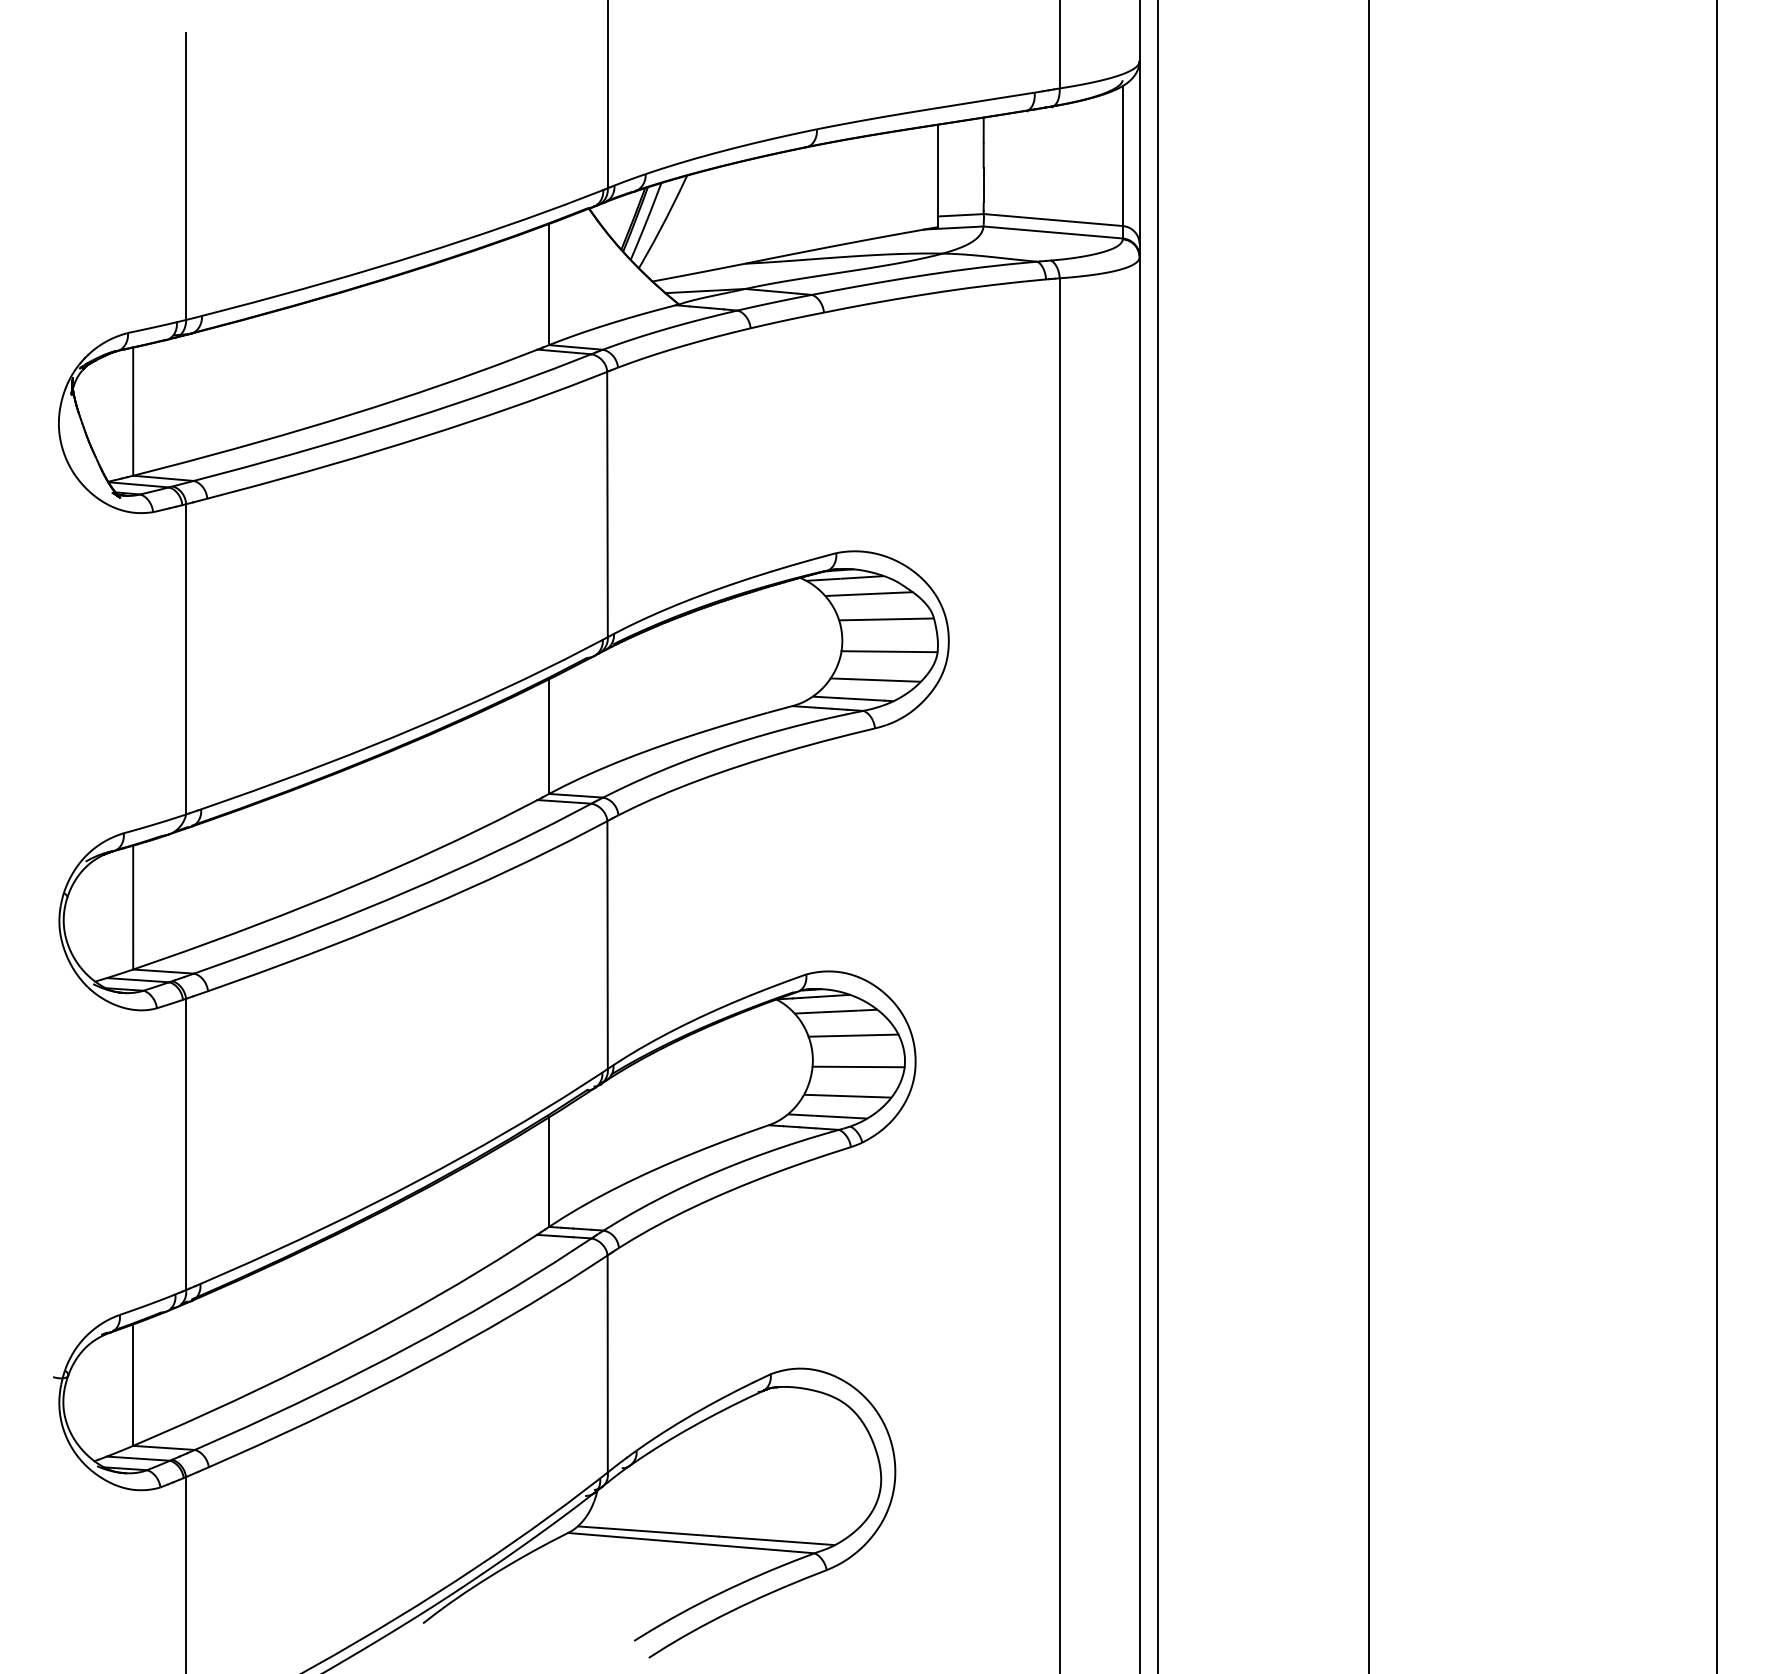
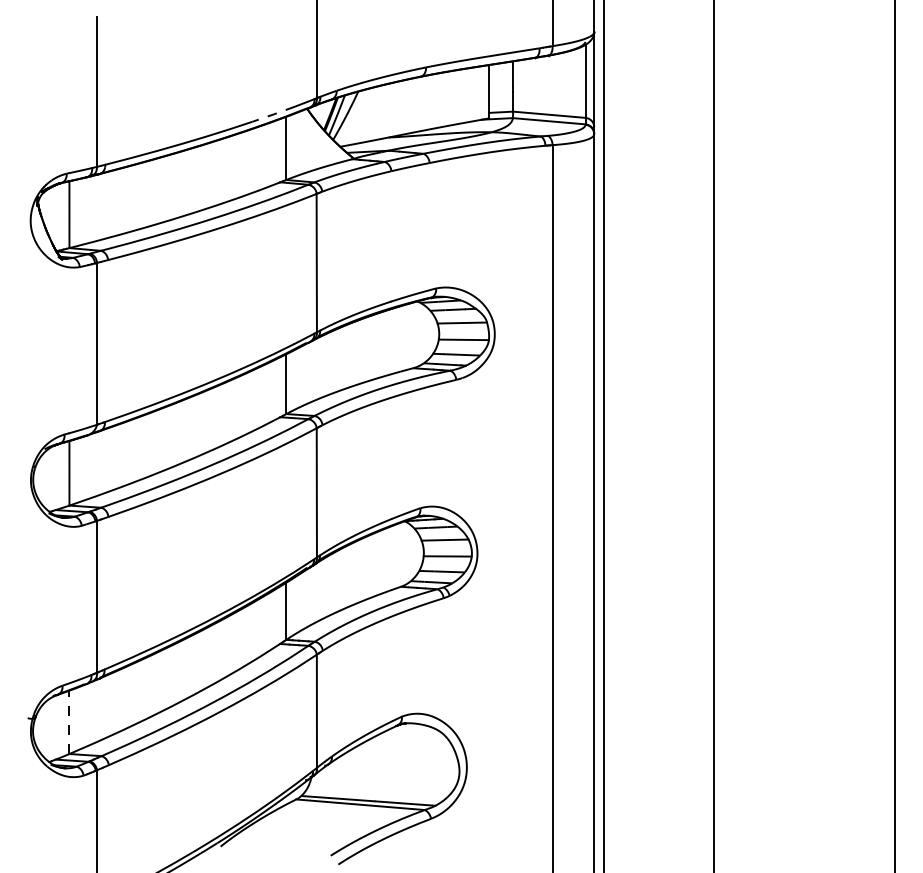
line: (526, 219) -> (274, 114), solid -> dashed
line: (133, 1385) -> (69, 722), solid -> dashed

